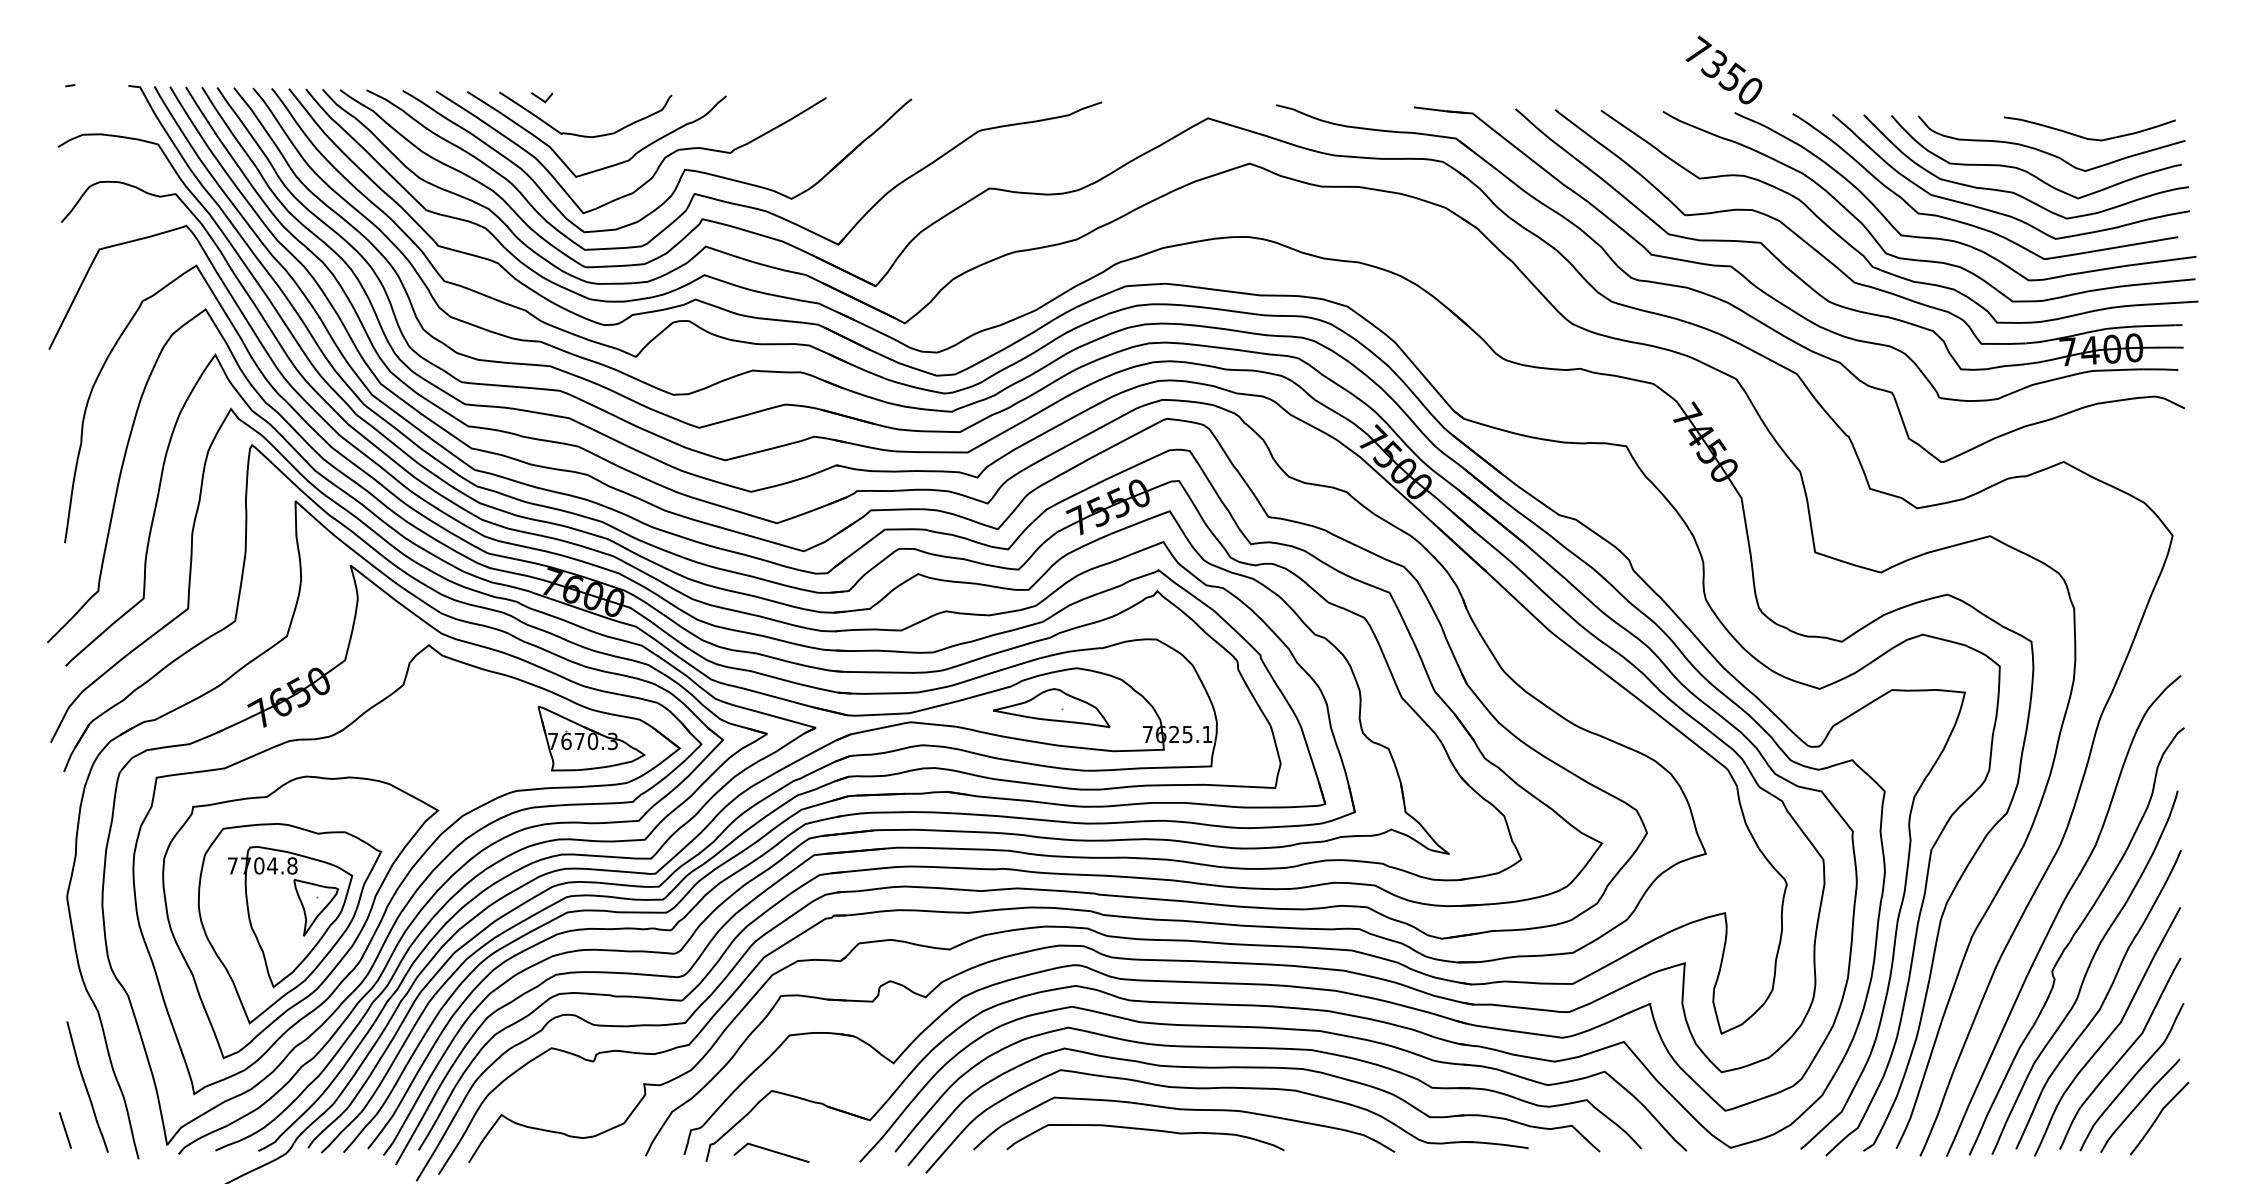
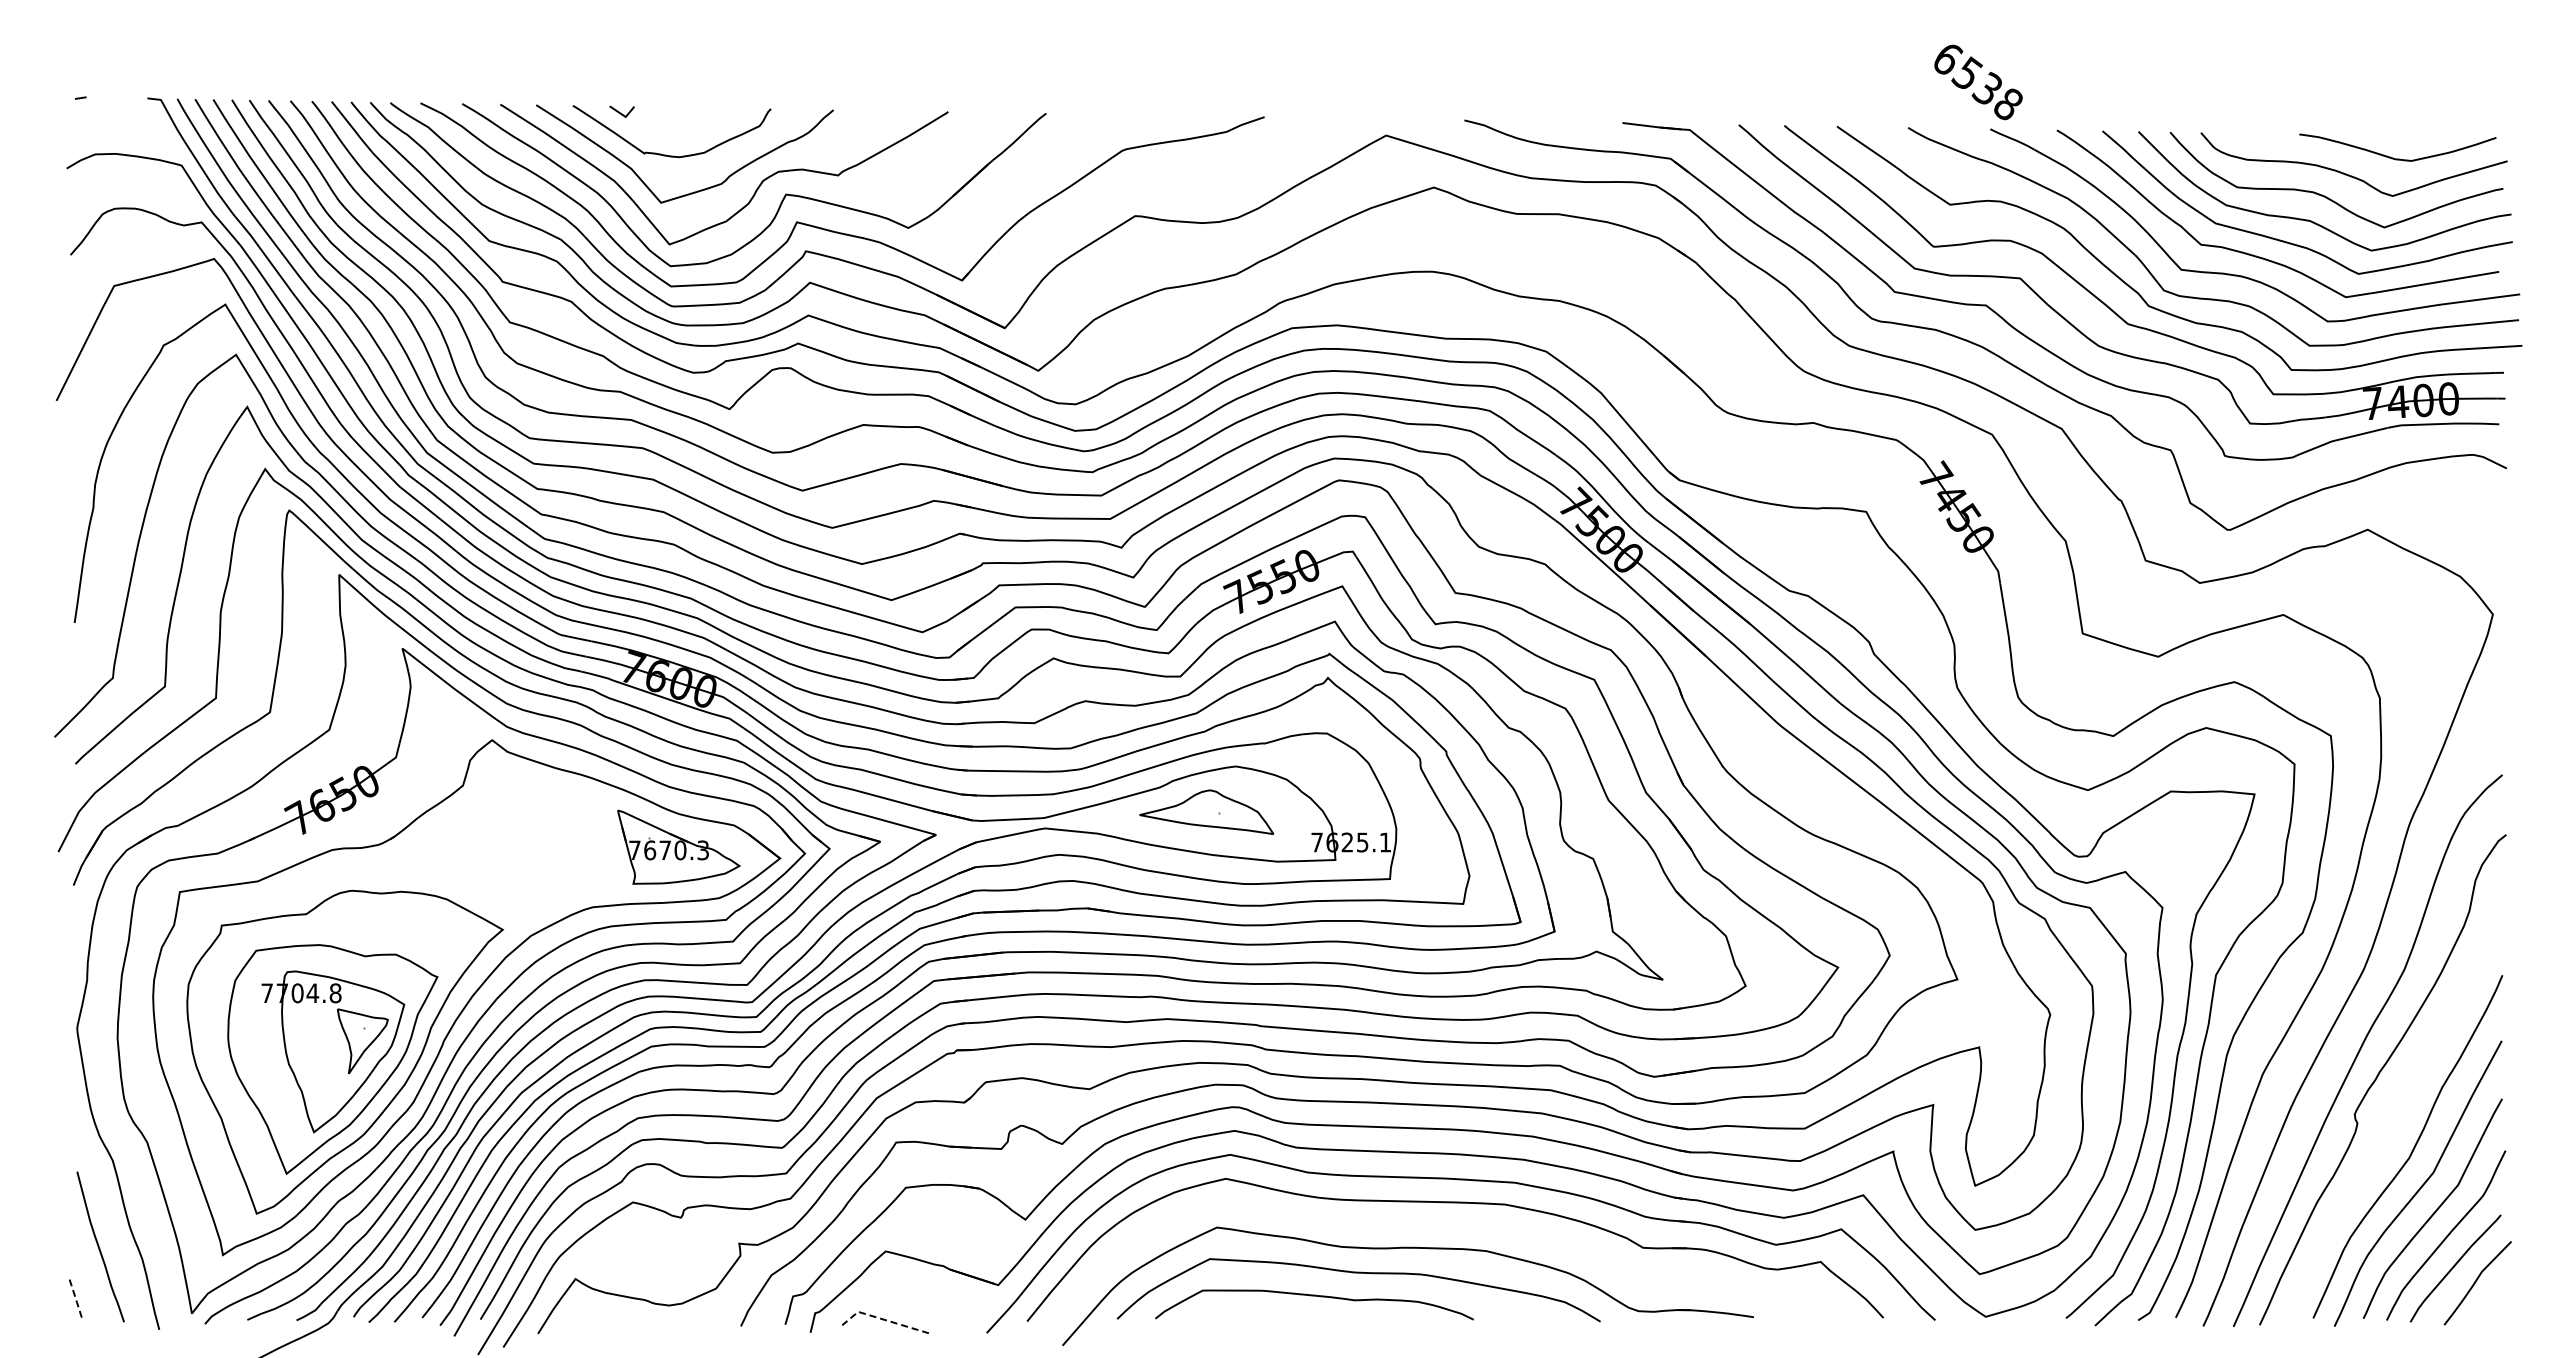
text: (1724, 70) -> (1978, 80), 7350 -> 6538
curve: (2086, 972) -> (2393, 1115), removed
part: (1253, 1068) -> (1438, 1225), removed
line: (65, 1130) -> (75, 1296), solid -> dashed
line: (769, 1150) -> (883, 1319), solid -> dashed

